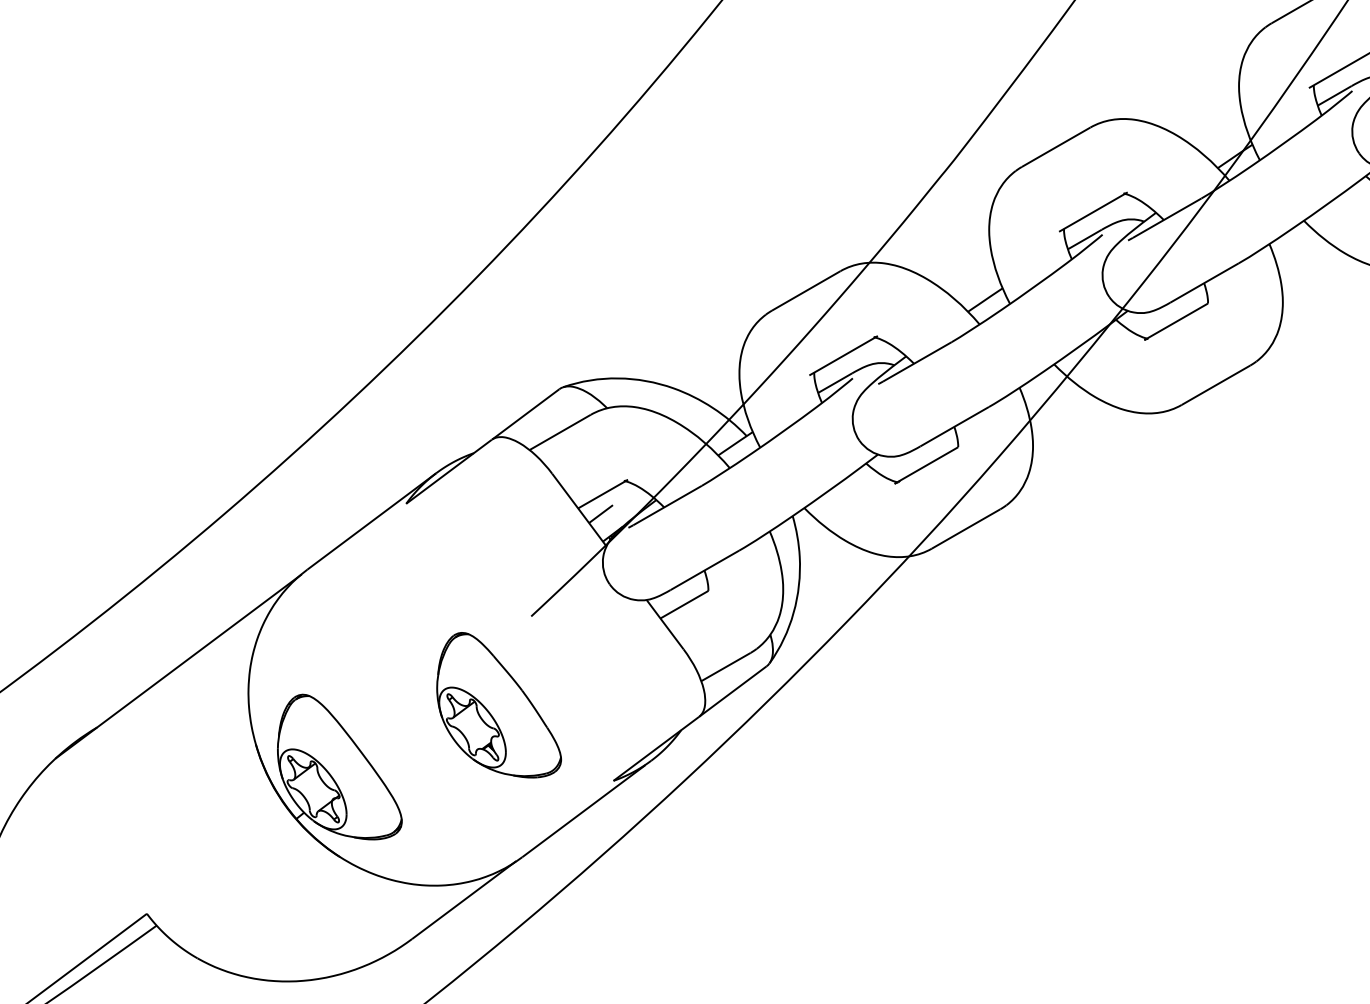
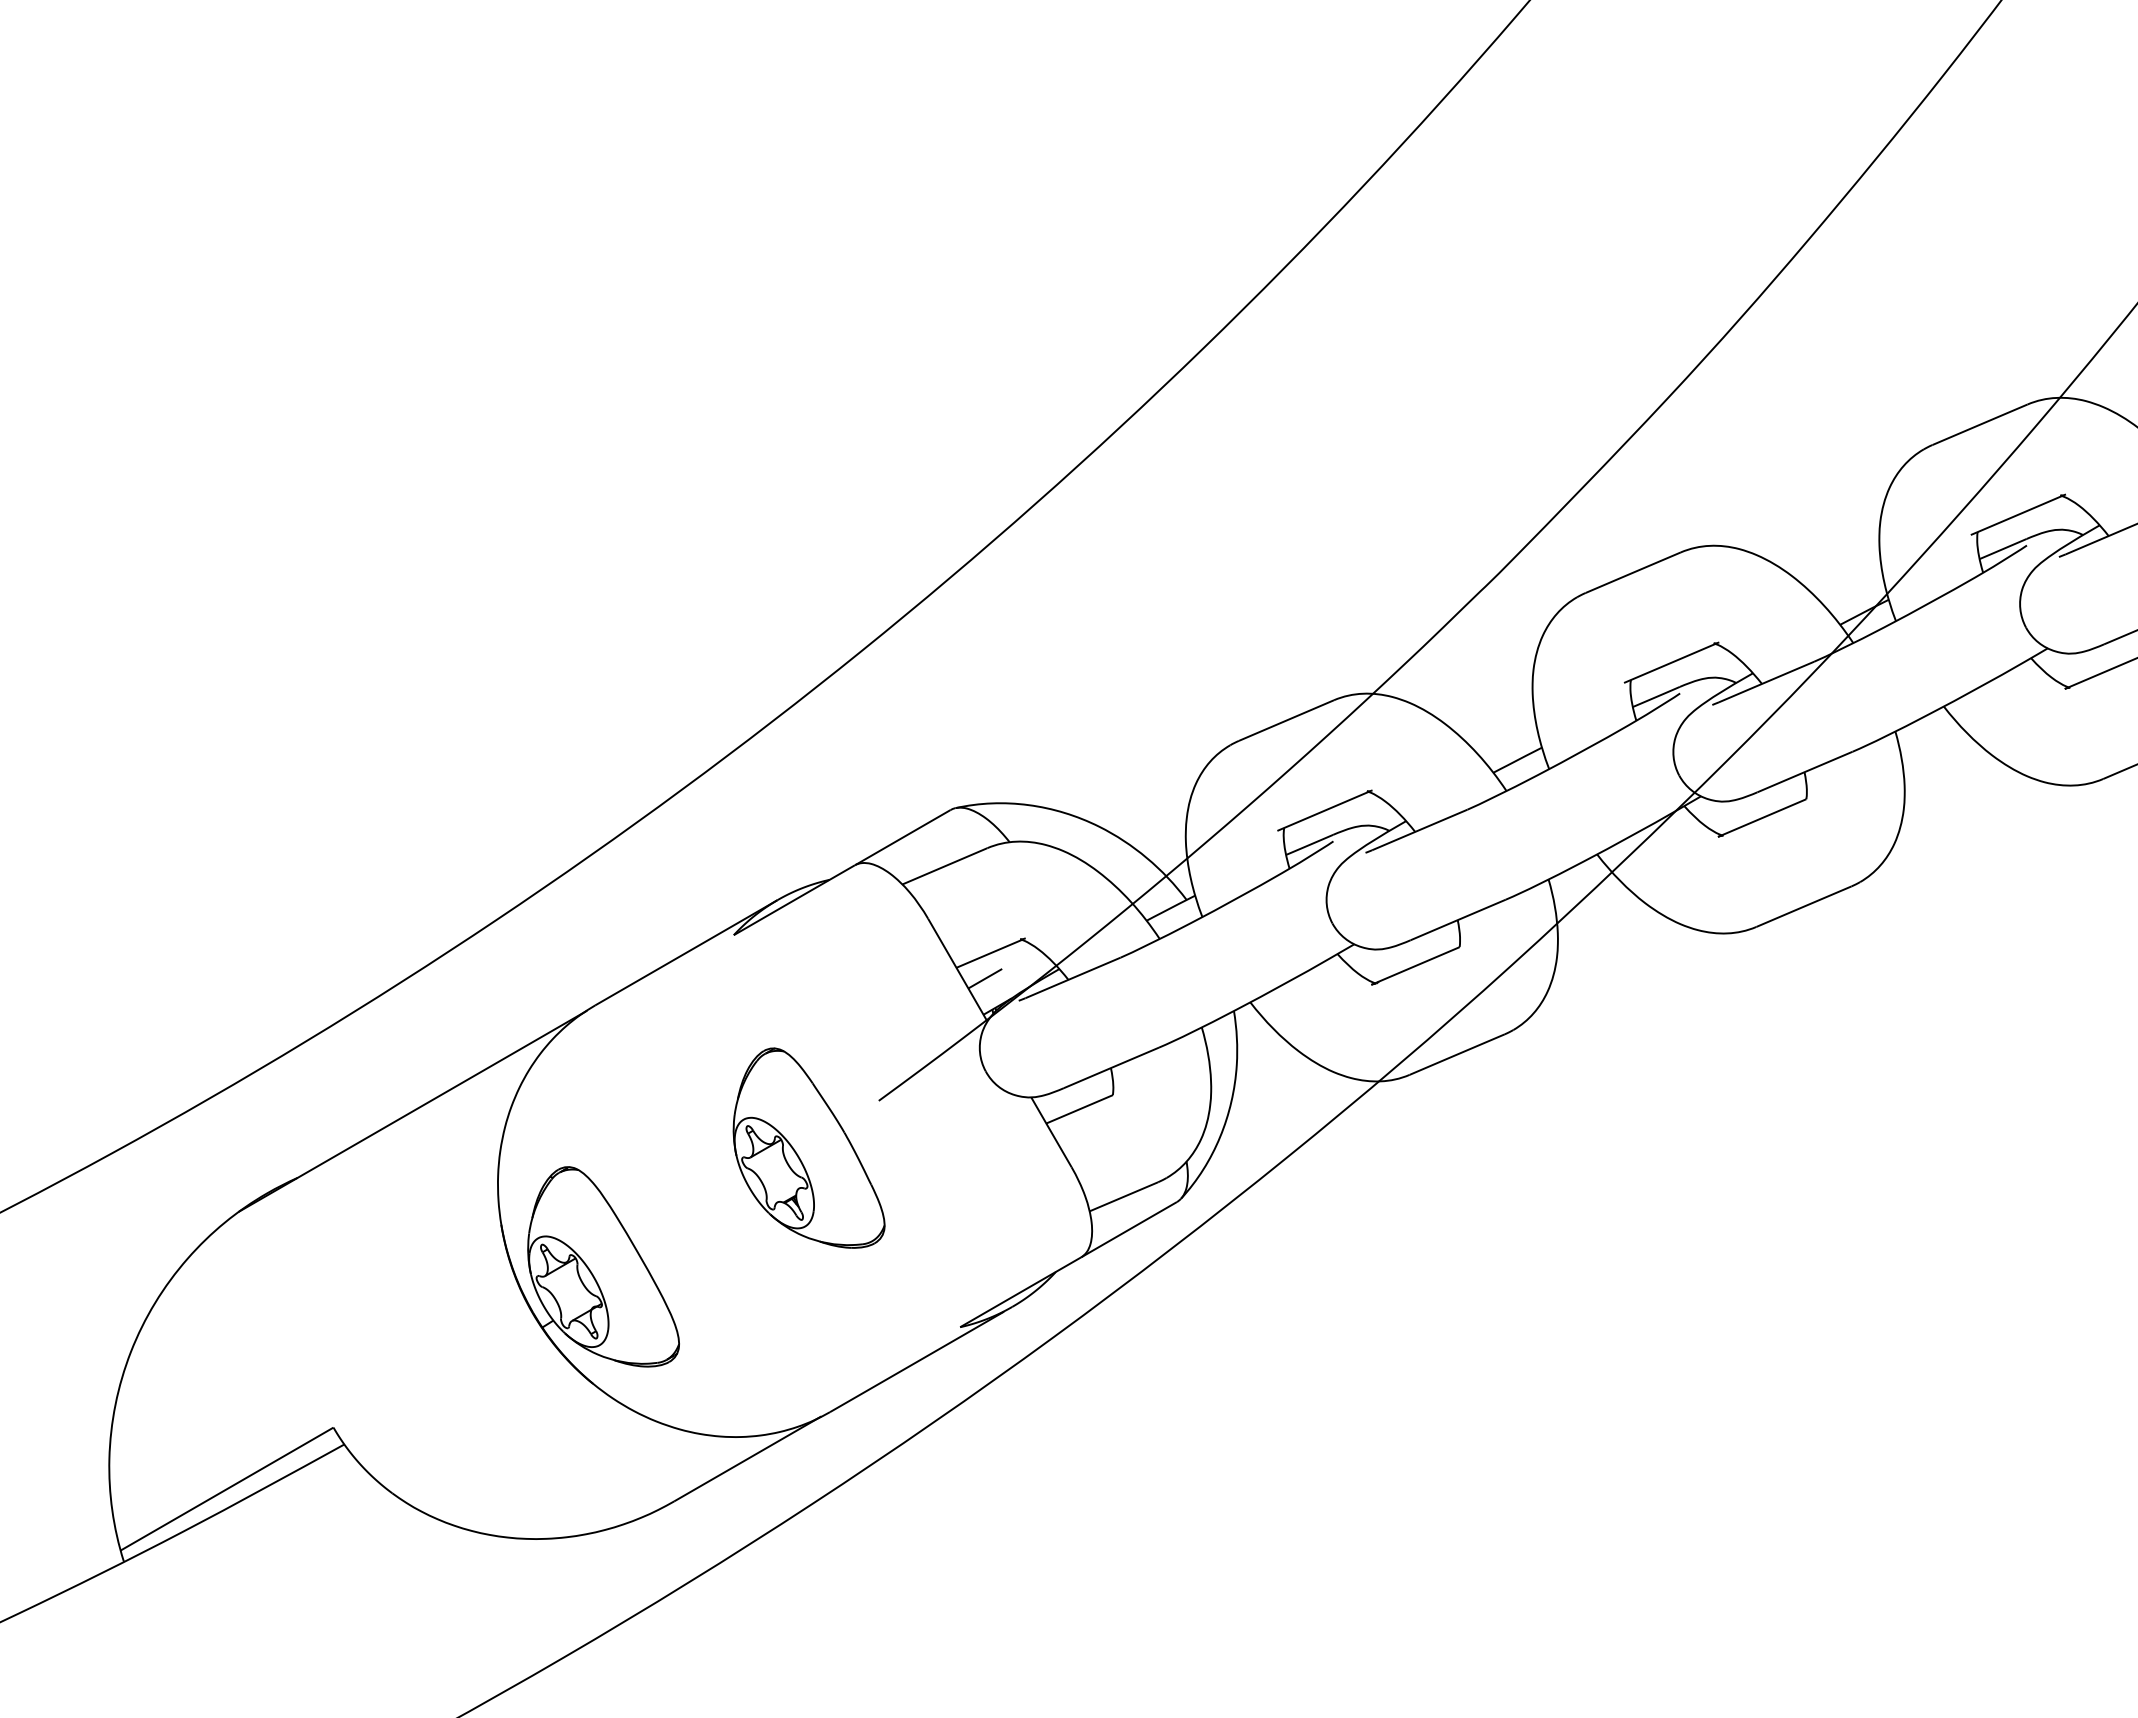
part: (496, 705) -> (808, 1147), moved

